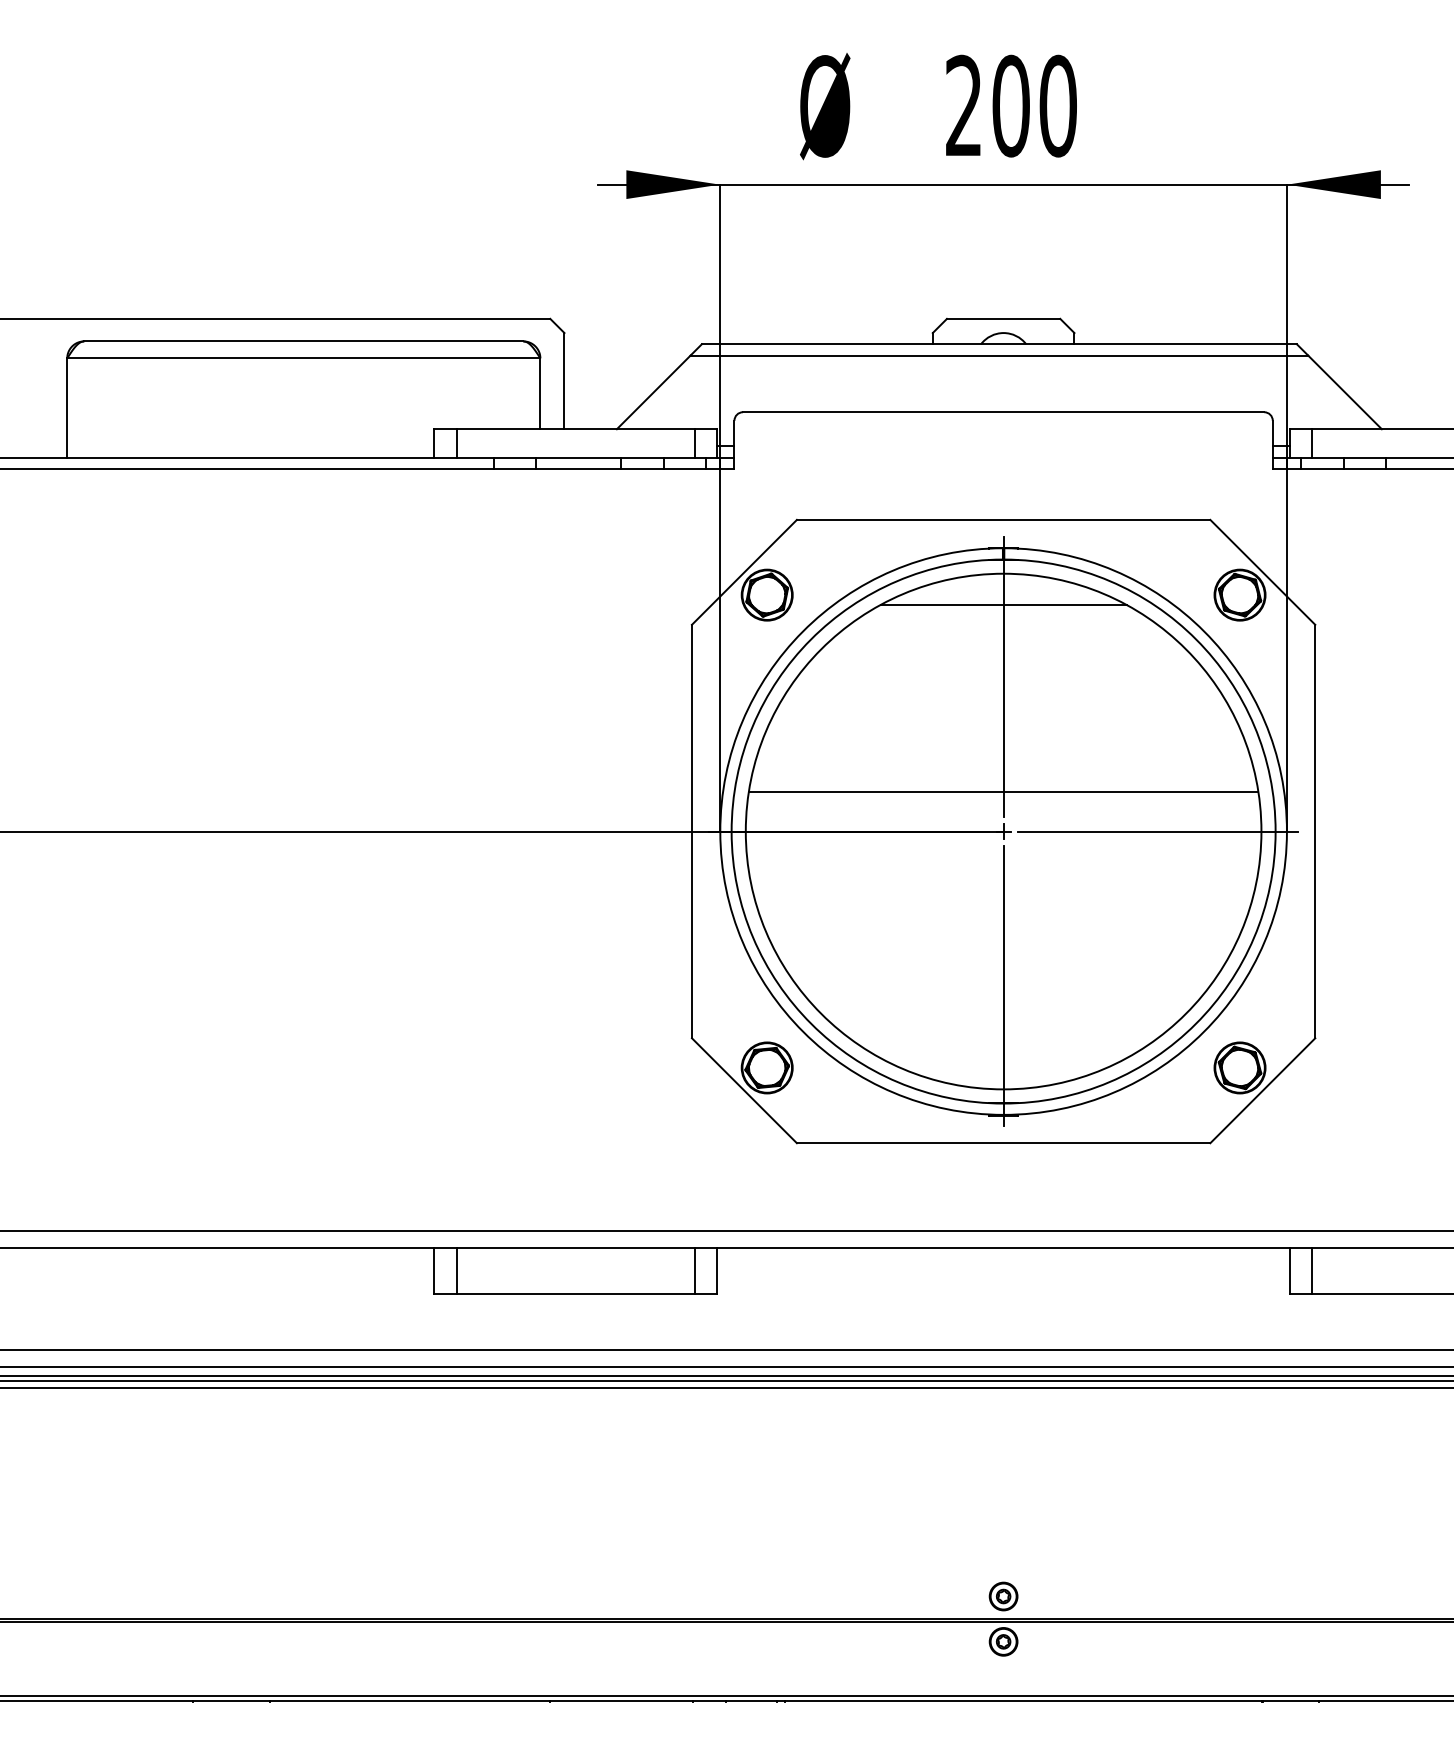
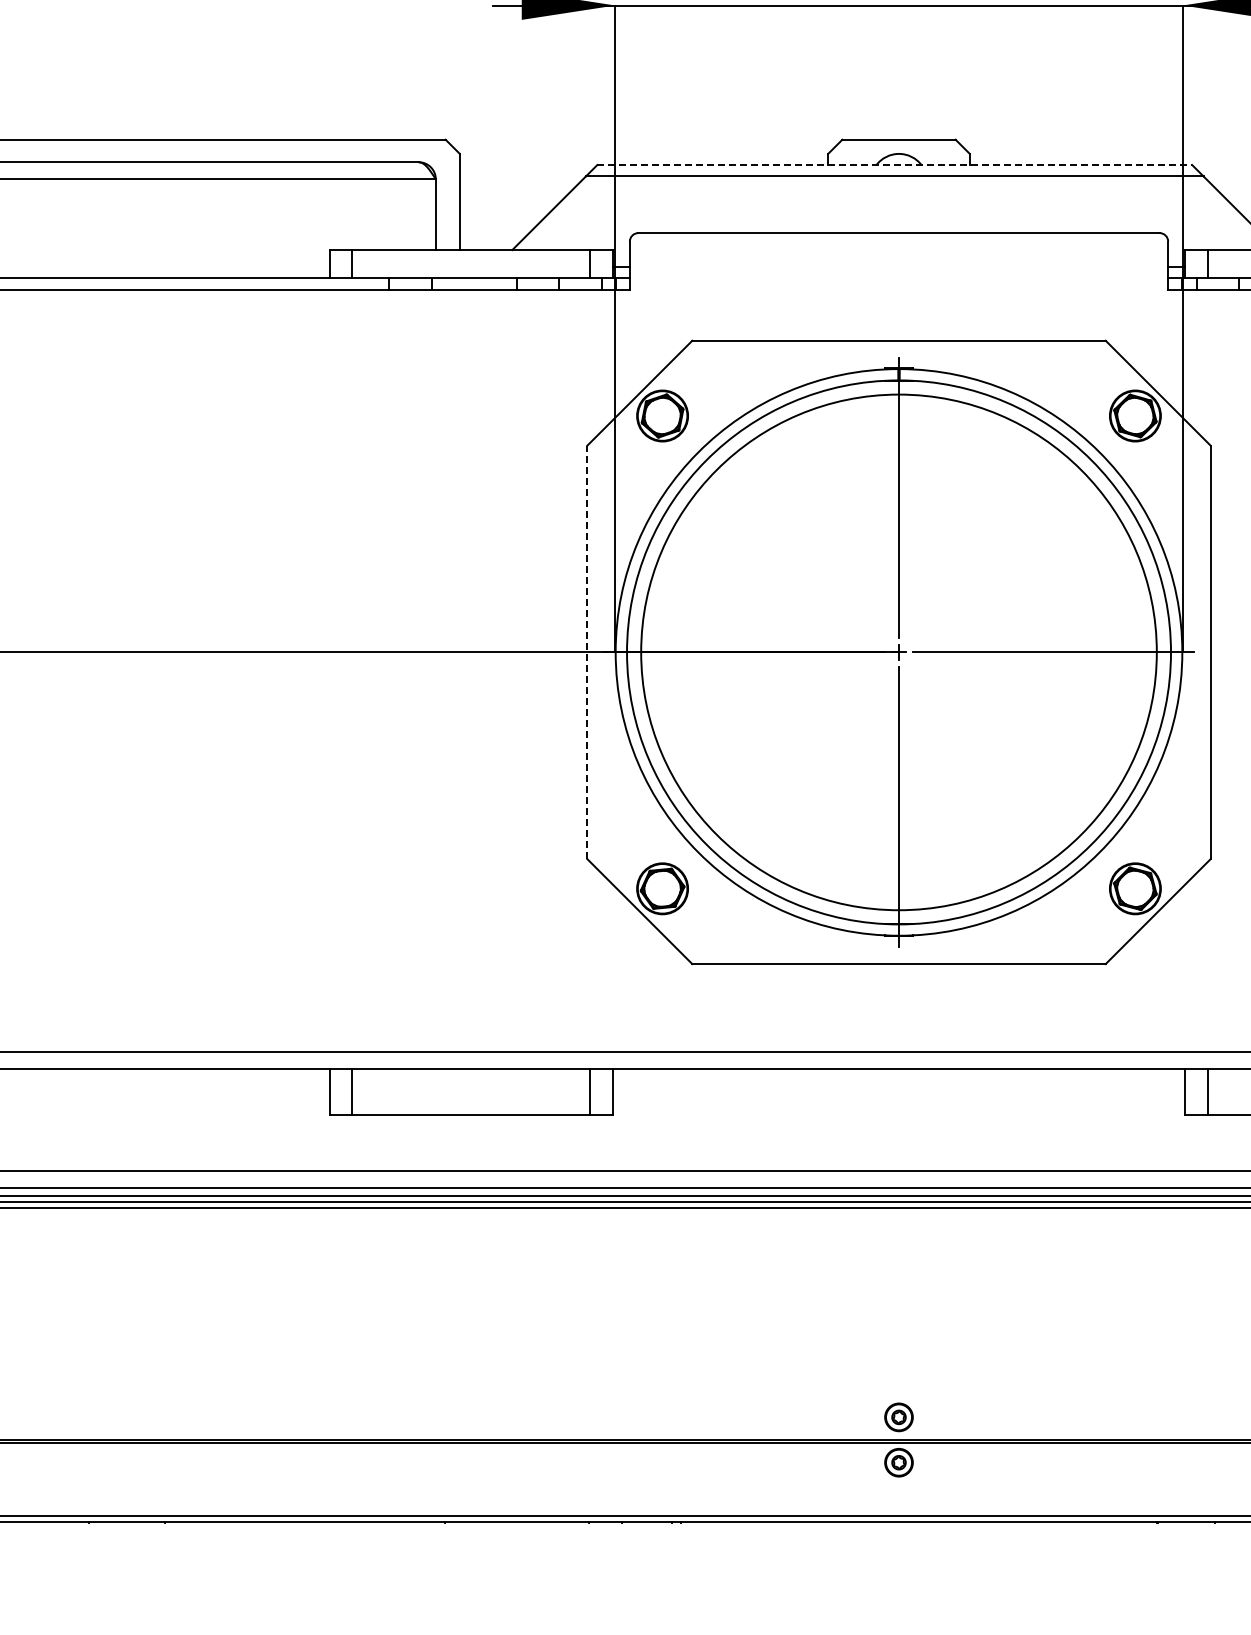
line: (999, 344) -> (894, 165), solid -> dashed
line: (1003, 604) -> (898, 425), removed
line: (1003, 791) -> (898, 612), removed
line: (691, 831) -> (586, 652), solid -> dashed

